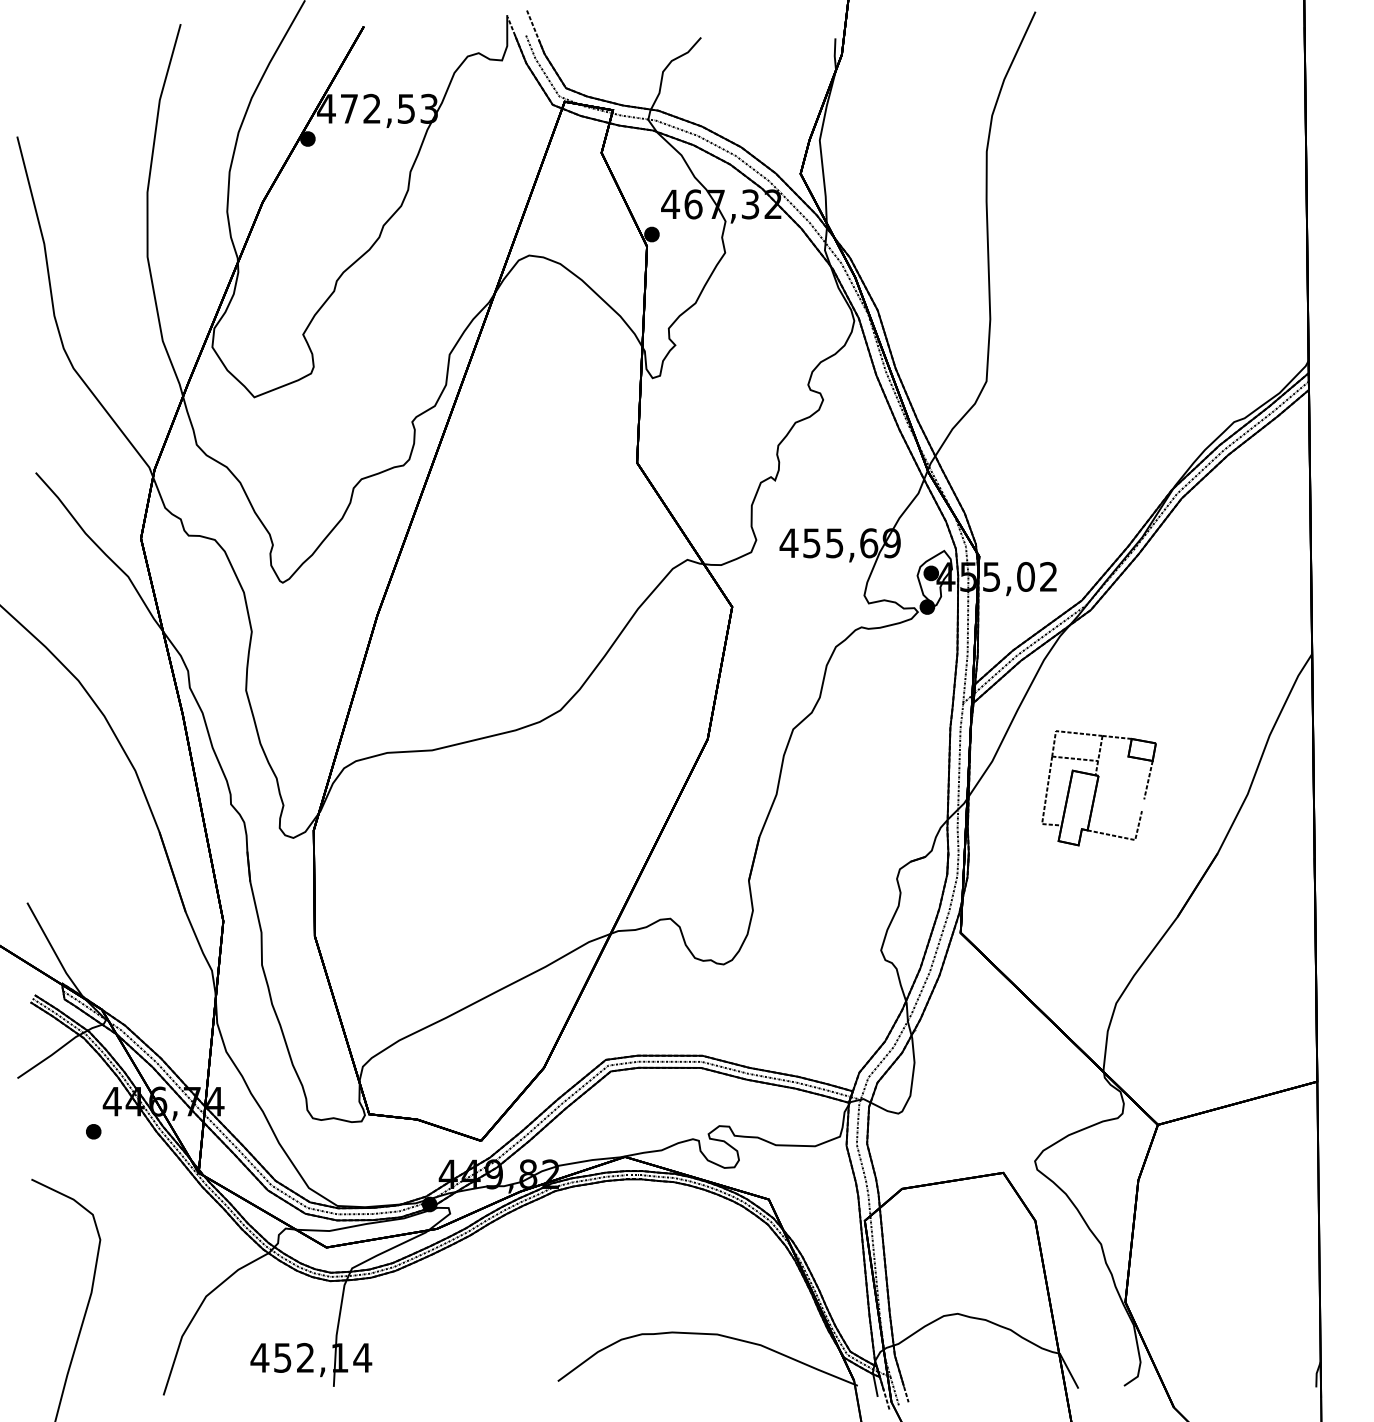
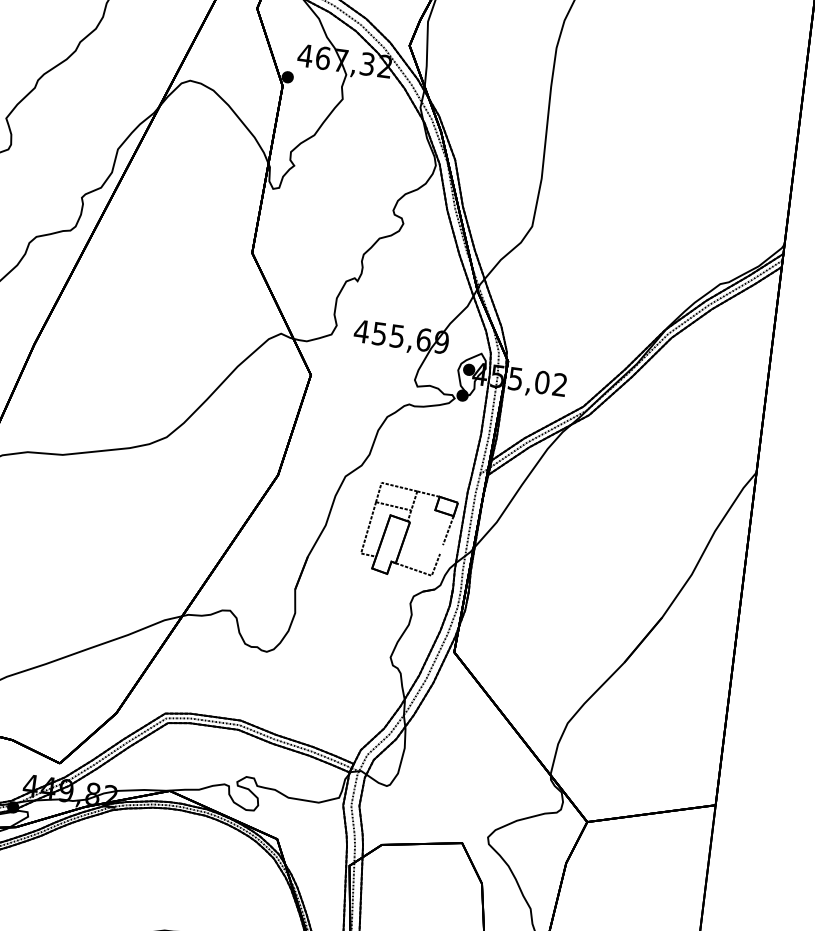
part: (1098, 788) -> (408, 531), moved

